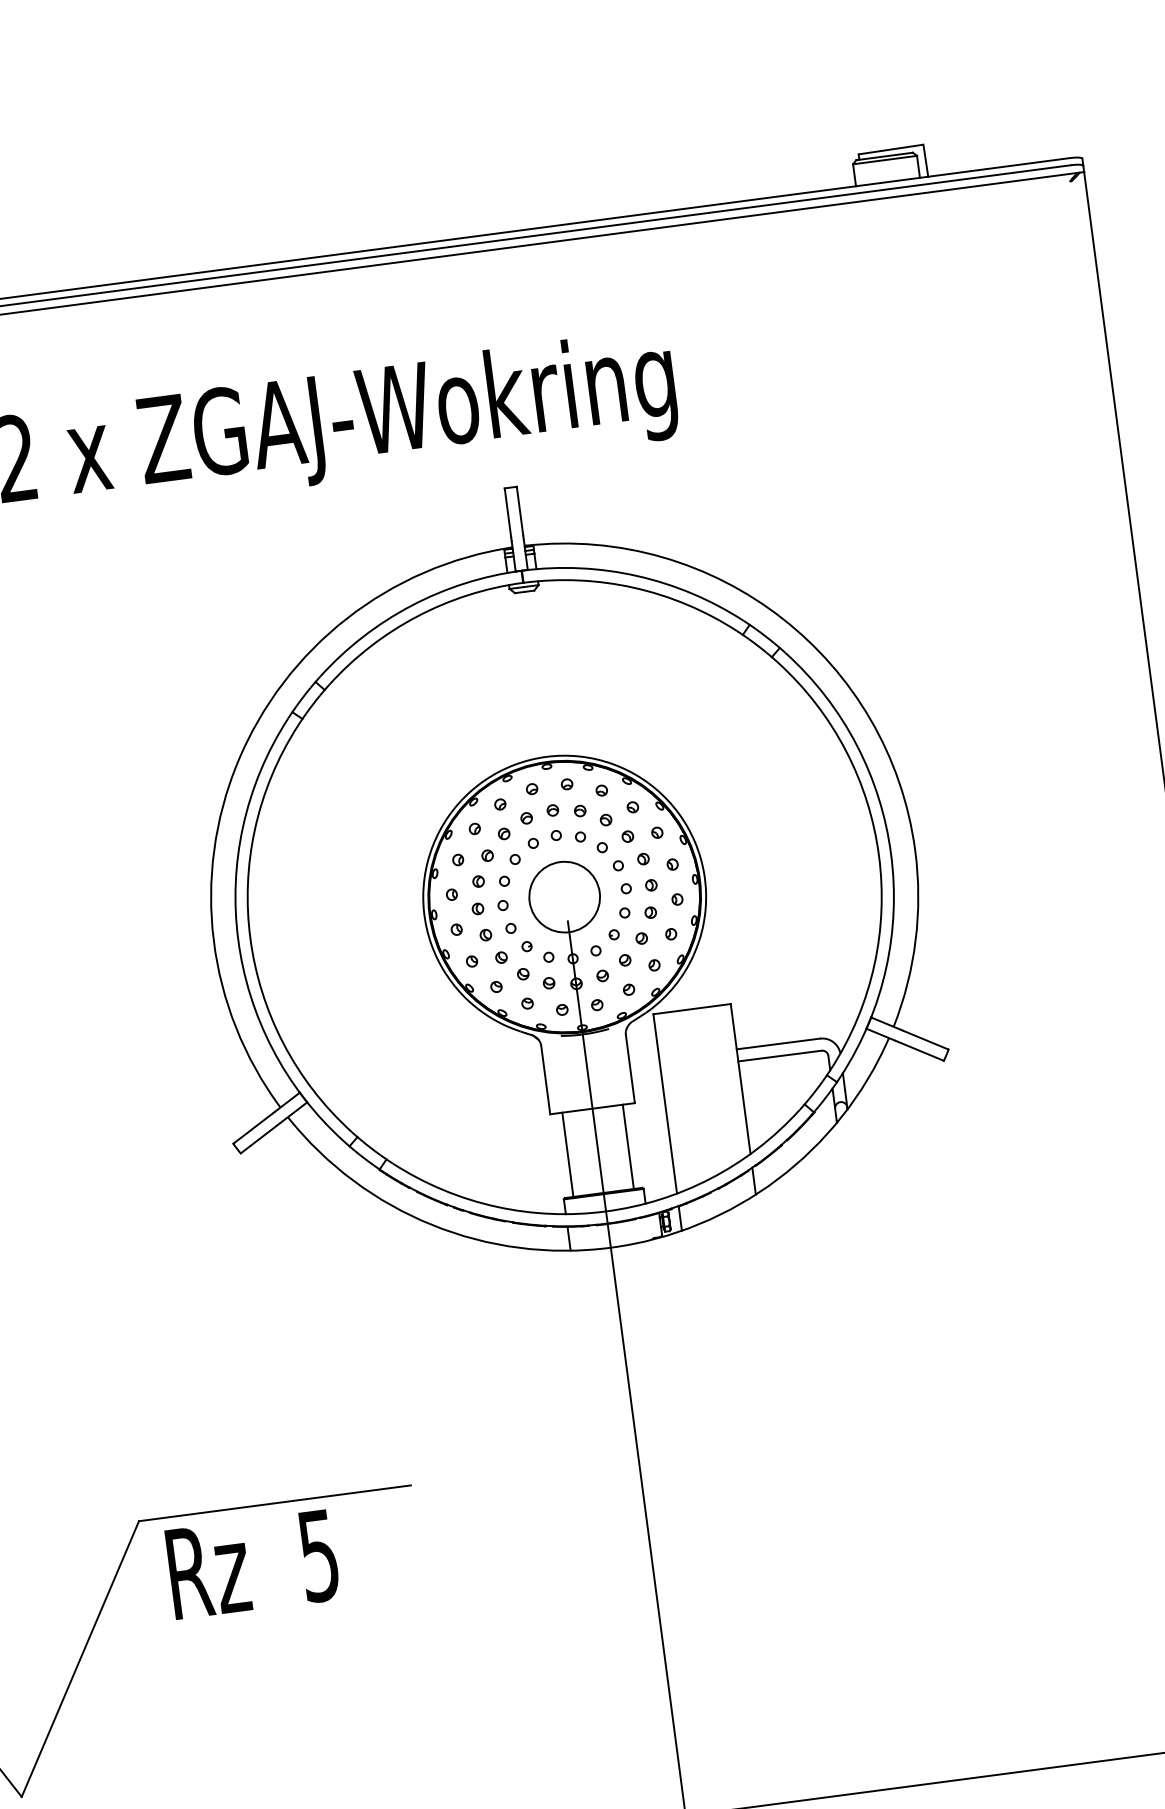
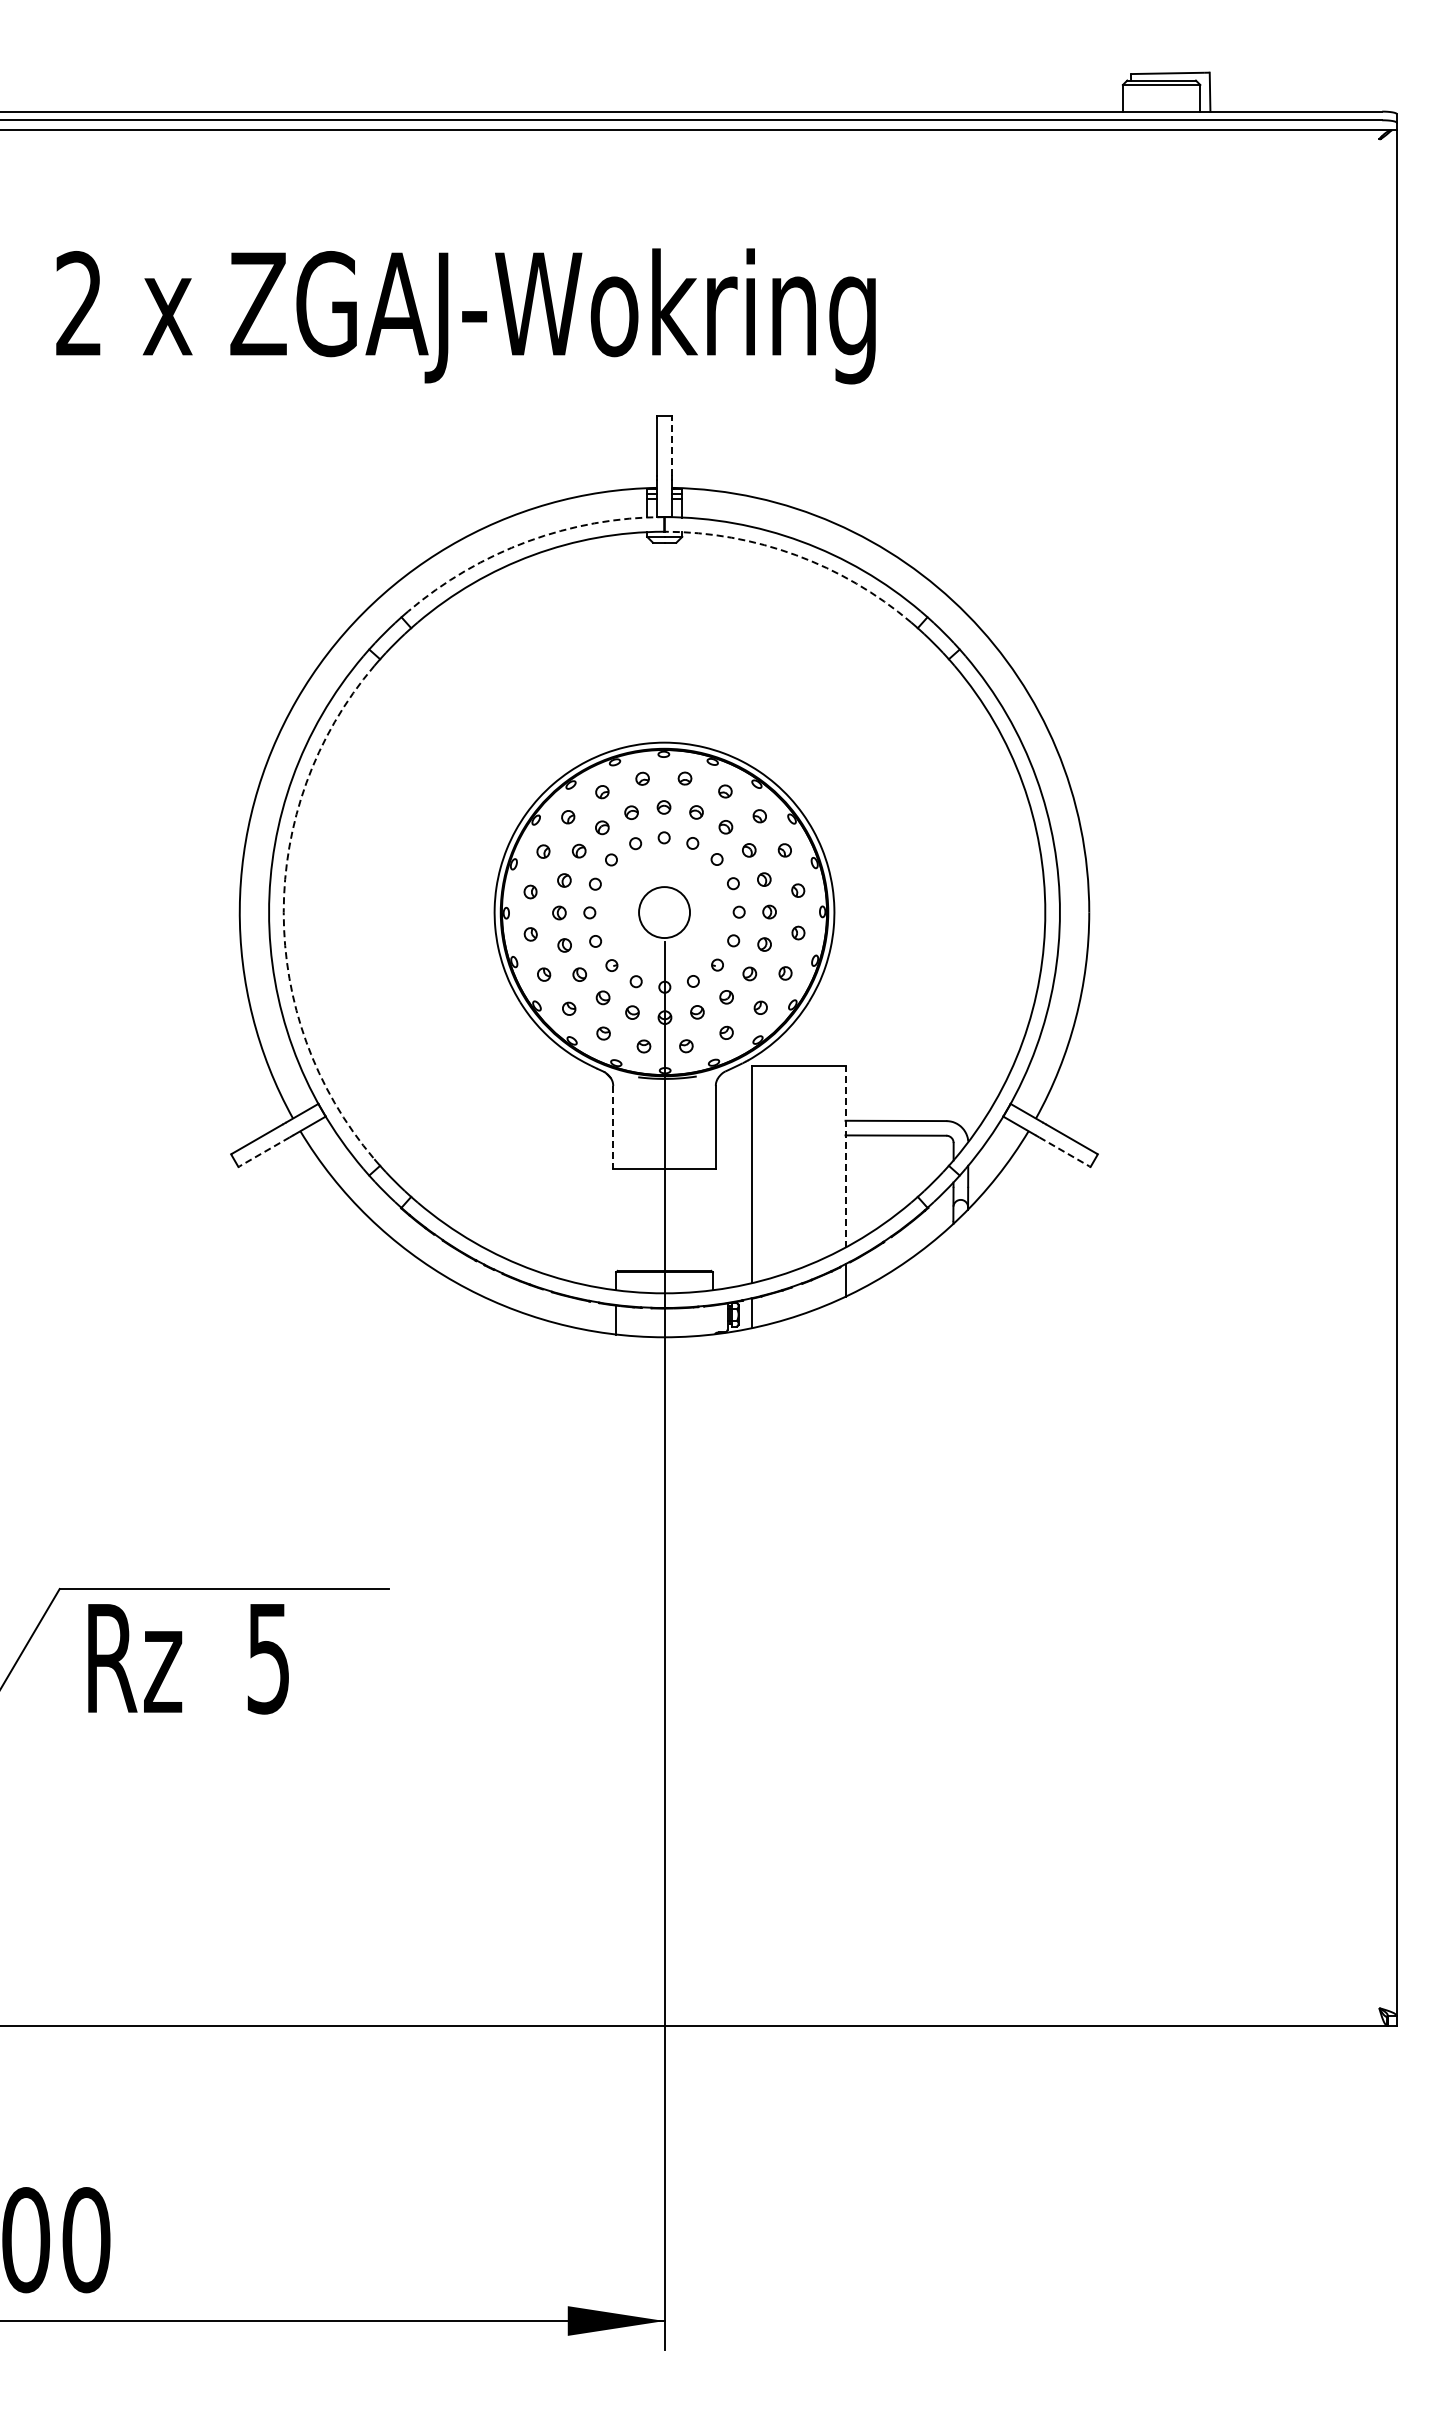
line: (519, 511) -> (671, 446), solid -> dashed
arc: (634, 588) -> (796, 555), solid -> dashed
arc: (411, 605) -> (527, 541), solid -> dashed
circle: (564, 897) -> (664, 912), size x0.6
arc: (250, 938) -> (283, 912), solid -> dashed
line: (920, 1050) -> (1064, 1151), solid -> dashed
line: (740, 1078) -> (845, 1156), solid -> dashed
line: (545, 1080) -> (613, 1127), solid -> dashed
line: (260, 1137) -> (264, 1151), solid -> dashed
line: (628, 1146) -> (701, 1219), removed
line: (567, 1154) -> (627, 1219), removed

